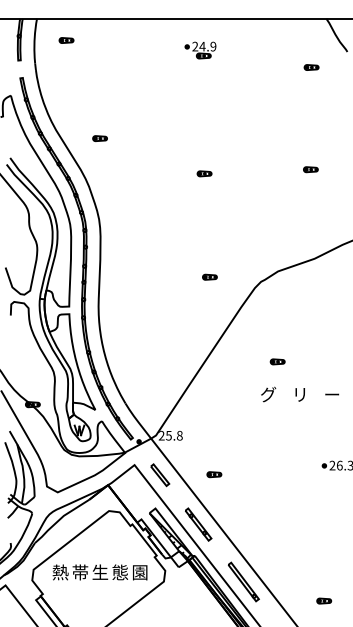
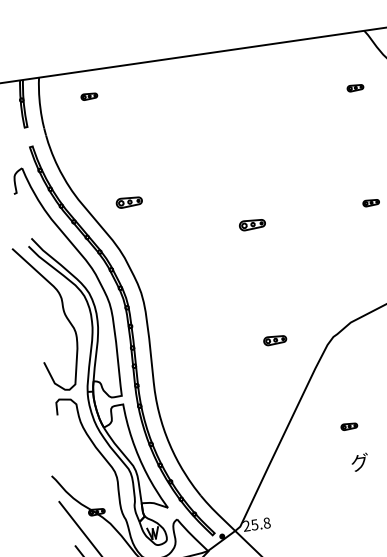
part: (66, 40) -> (89, 96), moved
part: (200, 50) -> (227, 86), removed
part: (99, 138) -> (128, 202), size x1.6
part: (204, 173) -> (252, 224), size x1.6
part: (209, 276) -> (274, 339), size x1.4
part: (277, 361) -> (349, 426), moved

